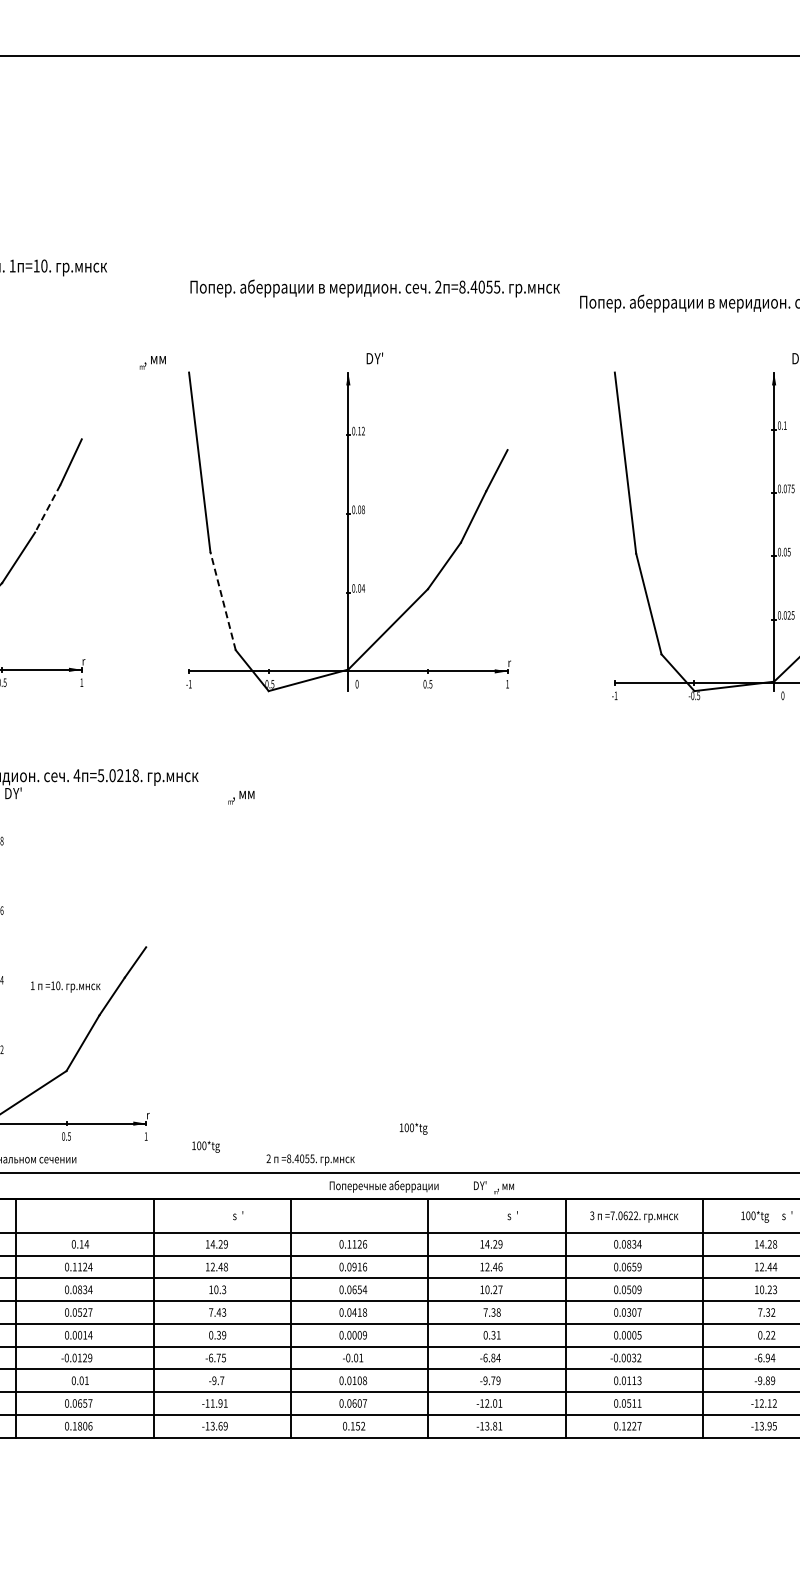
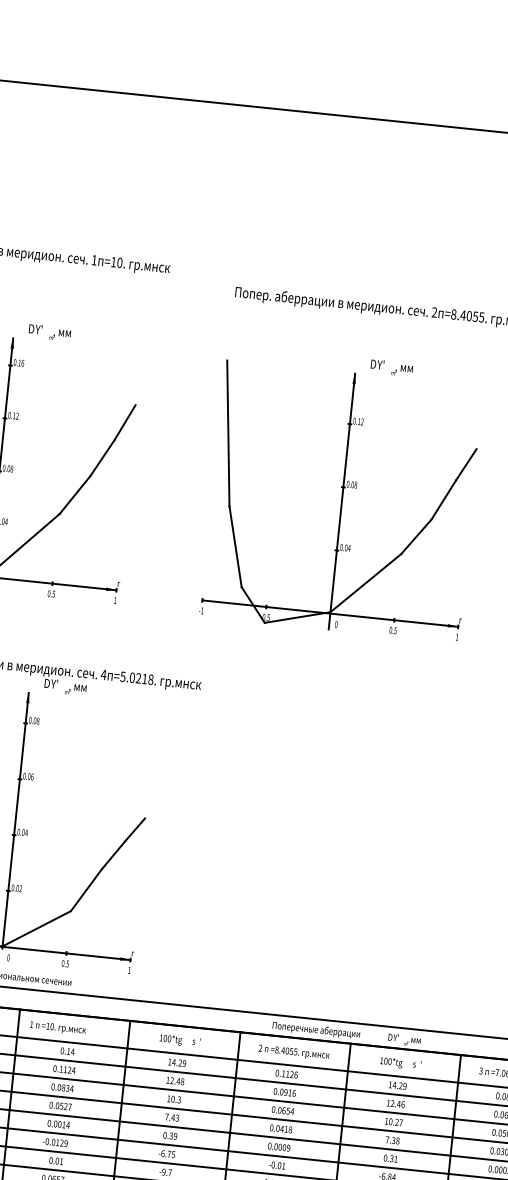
text: (152, 362) -> (401, 370), moved
line: (47, 508) -> (102, 457), dashed -> solid
line: (223, 601) -> (235, 547), dashed -> solid
text: (241, 797) -> (75, 689), moved
text: (65, 986) -> (57, 1027), moved
text: (413, 1128) -> (391, 1062), moved
text: (205, 1146) -> (170, 1039), moved
text: (310, 1159) -> (294, 1052), moved

